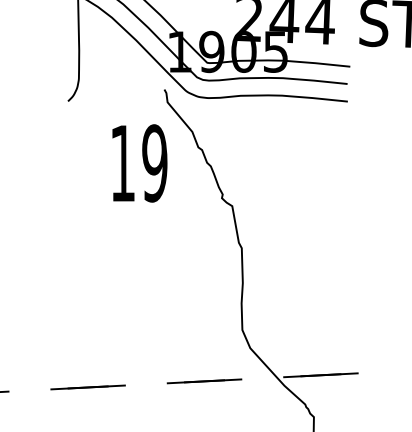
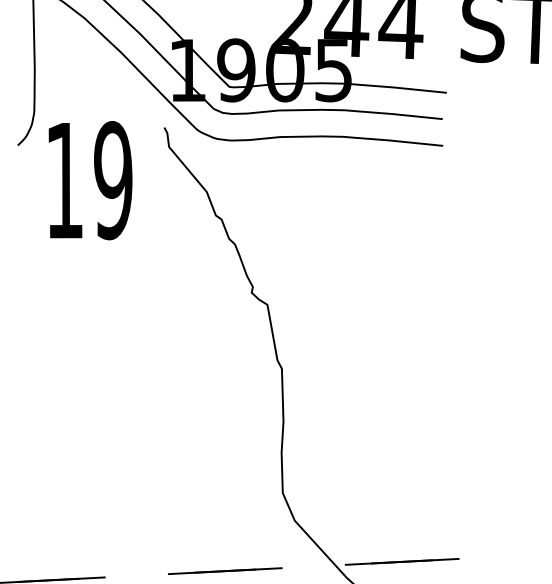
text: (139, 163) -> (89, 180), moved

